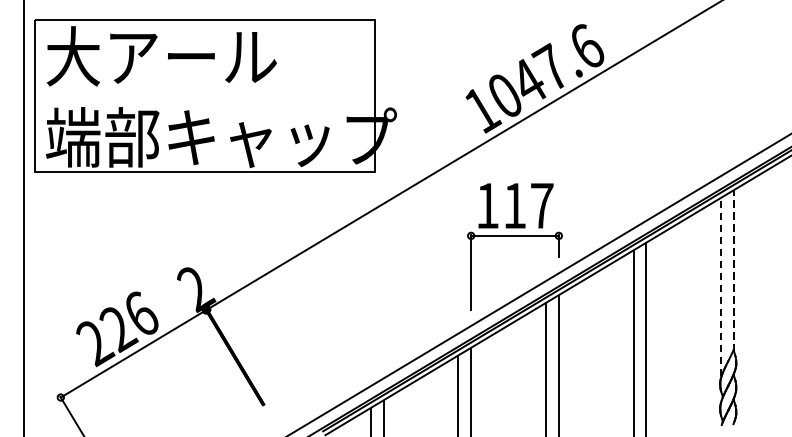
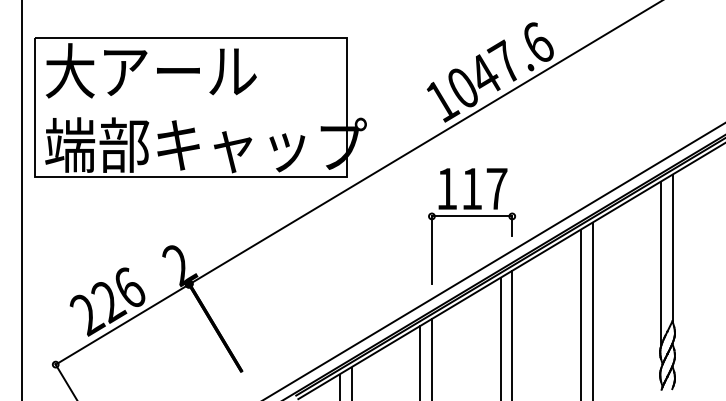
part: (215, 96) -> (200, 107), moved
line: (733, 270) -> (672, 248), dashed -> solid
line: (721, 287) -> (661, 263), dashed -> solid

